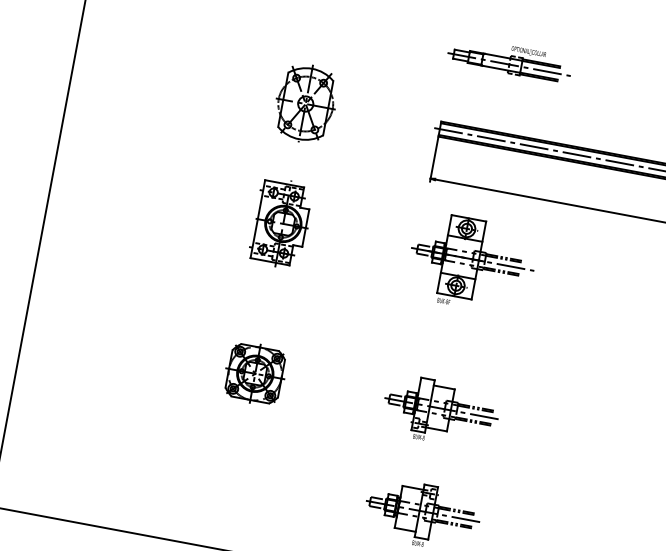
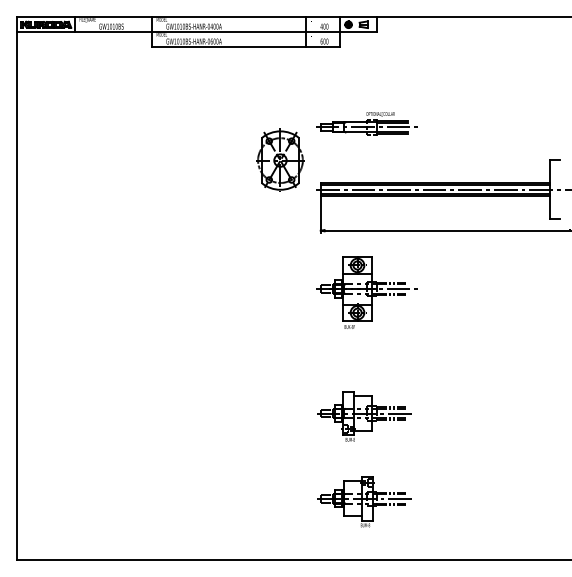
part: (306, 102) -> (280, 159), moved
part: (281, 222) -> (207, 288), removed
part: (255, 373) -> (209, 413), removed

